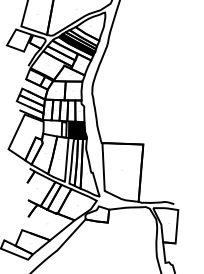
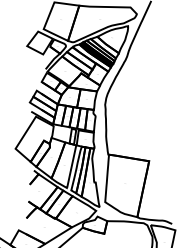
hatch: (78, 130) -> (86, 139), removed

